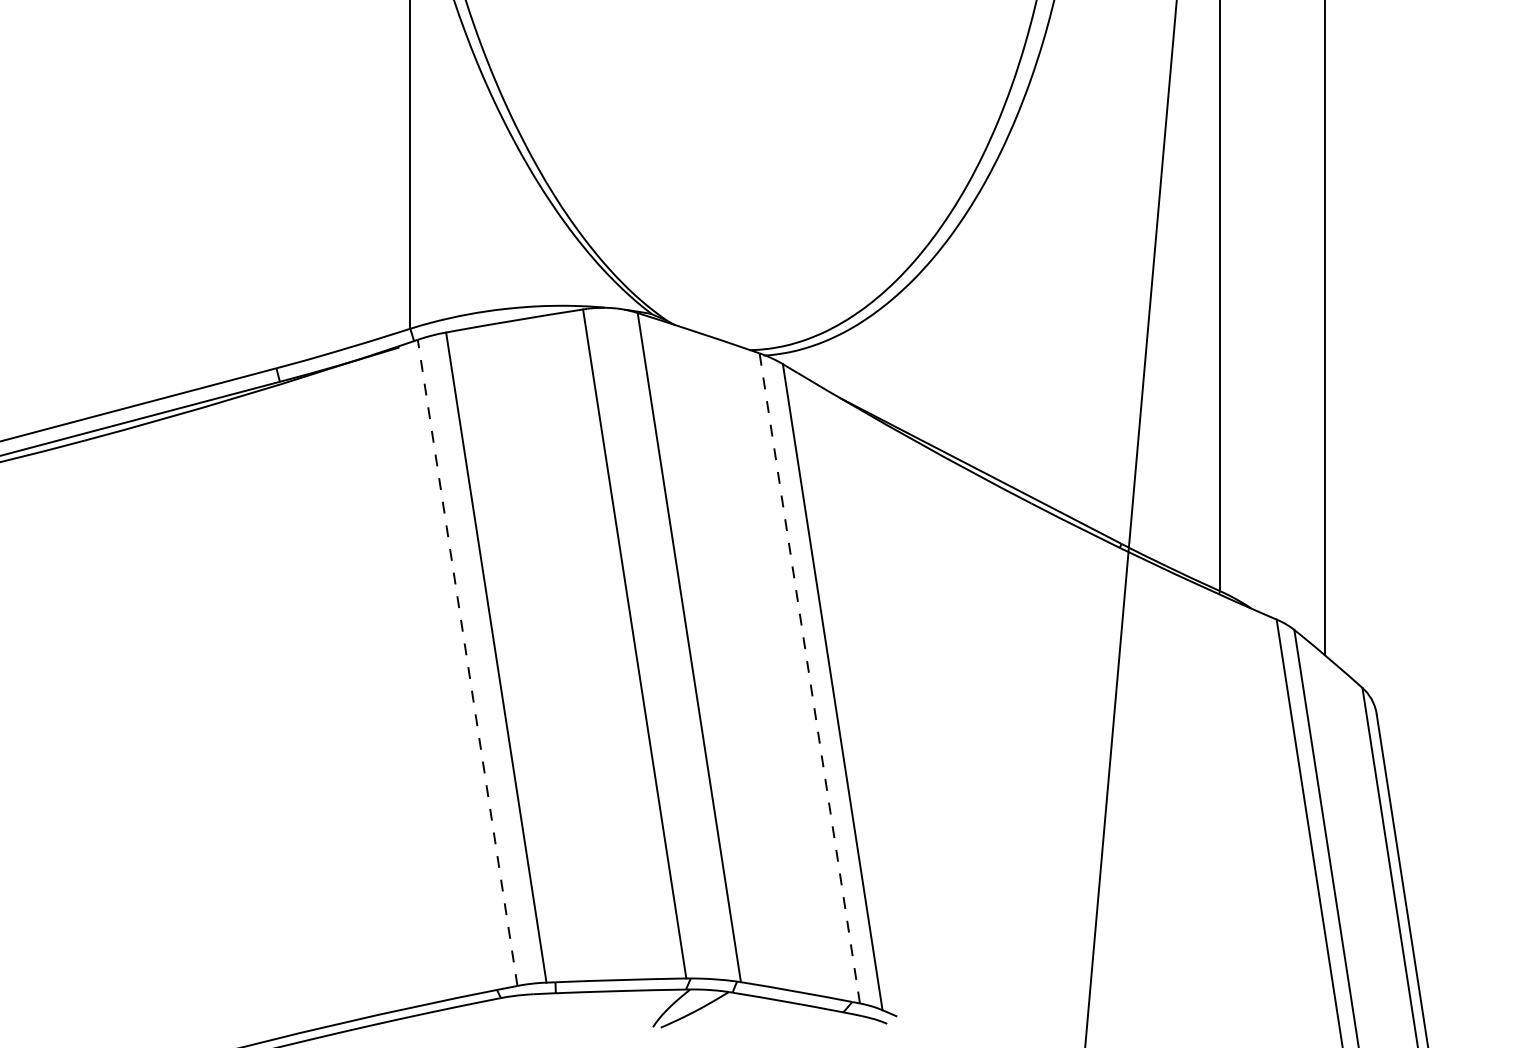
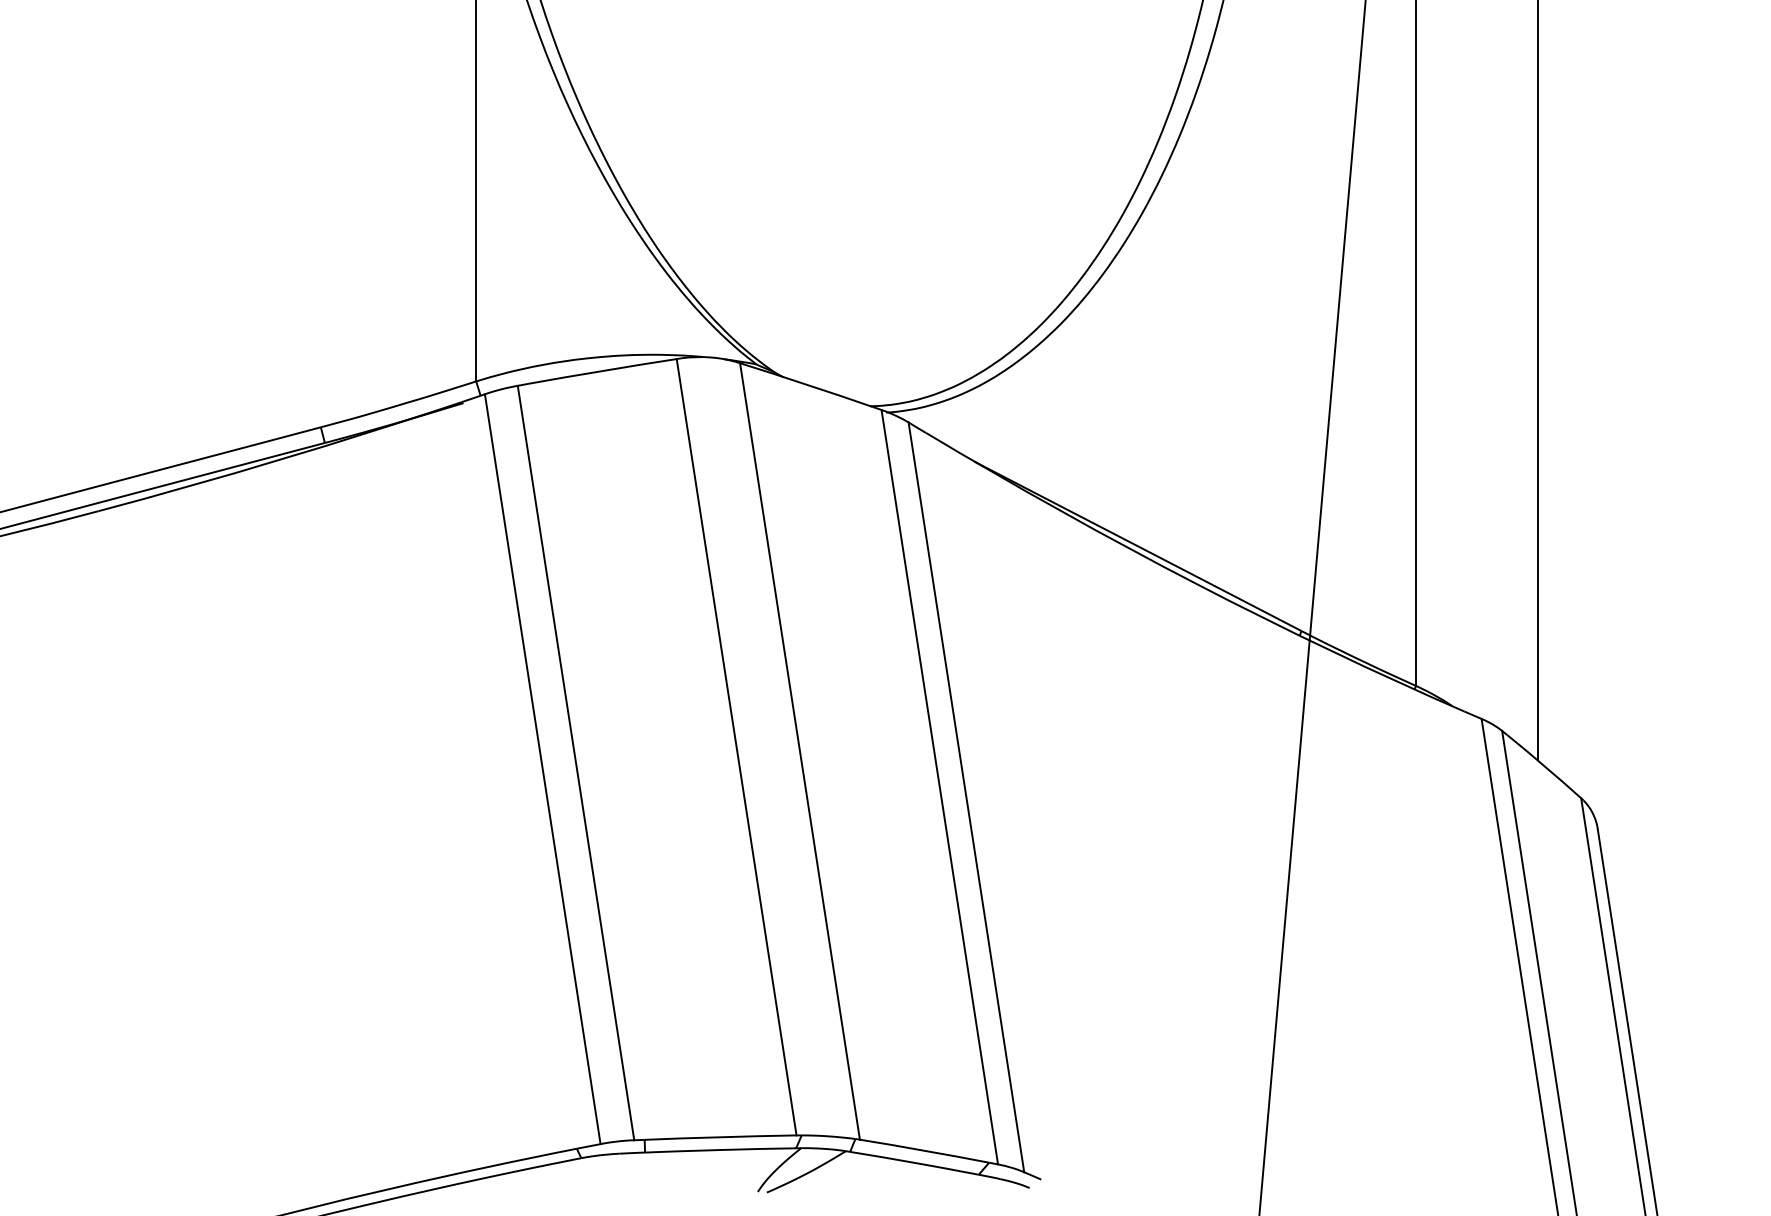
line: (467, 662) -> (542, 768), dashed -> solid
line: (809, 678) -> (939, 787), dashed -> solid

